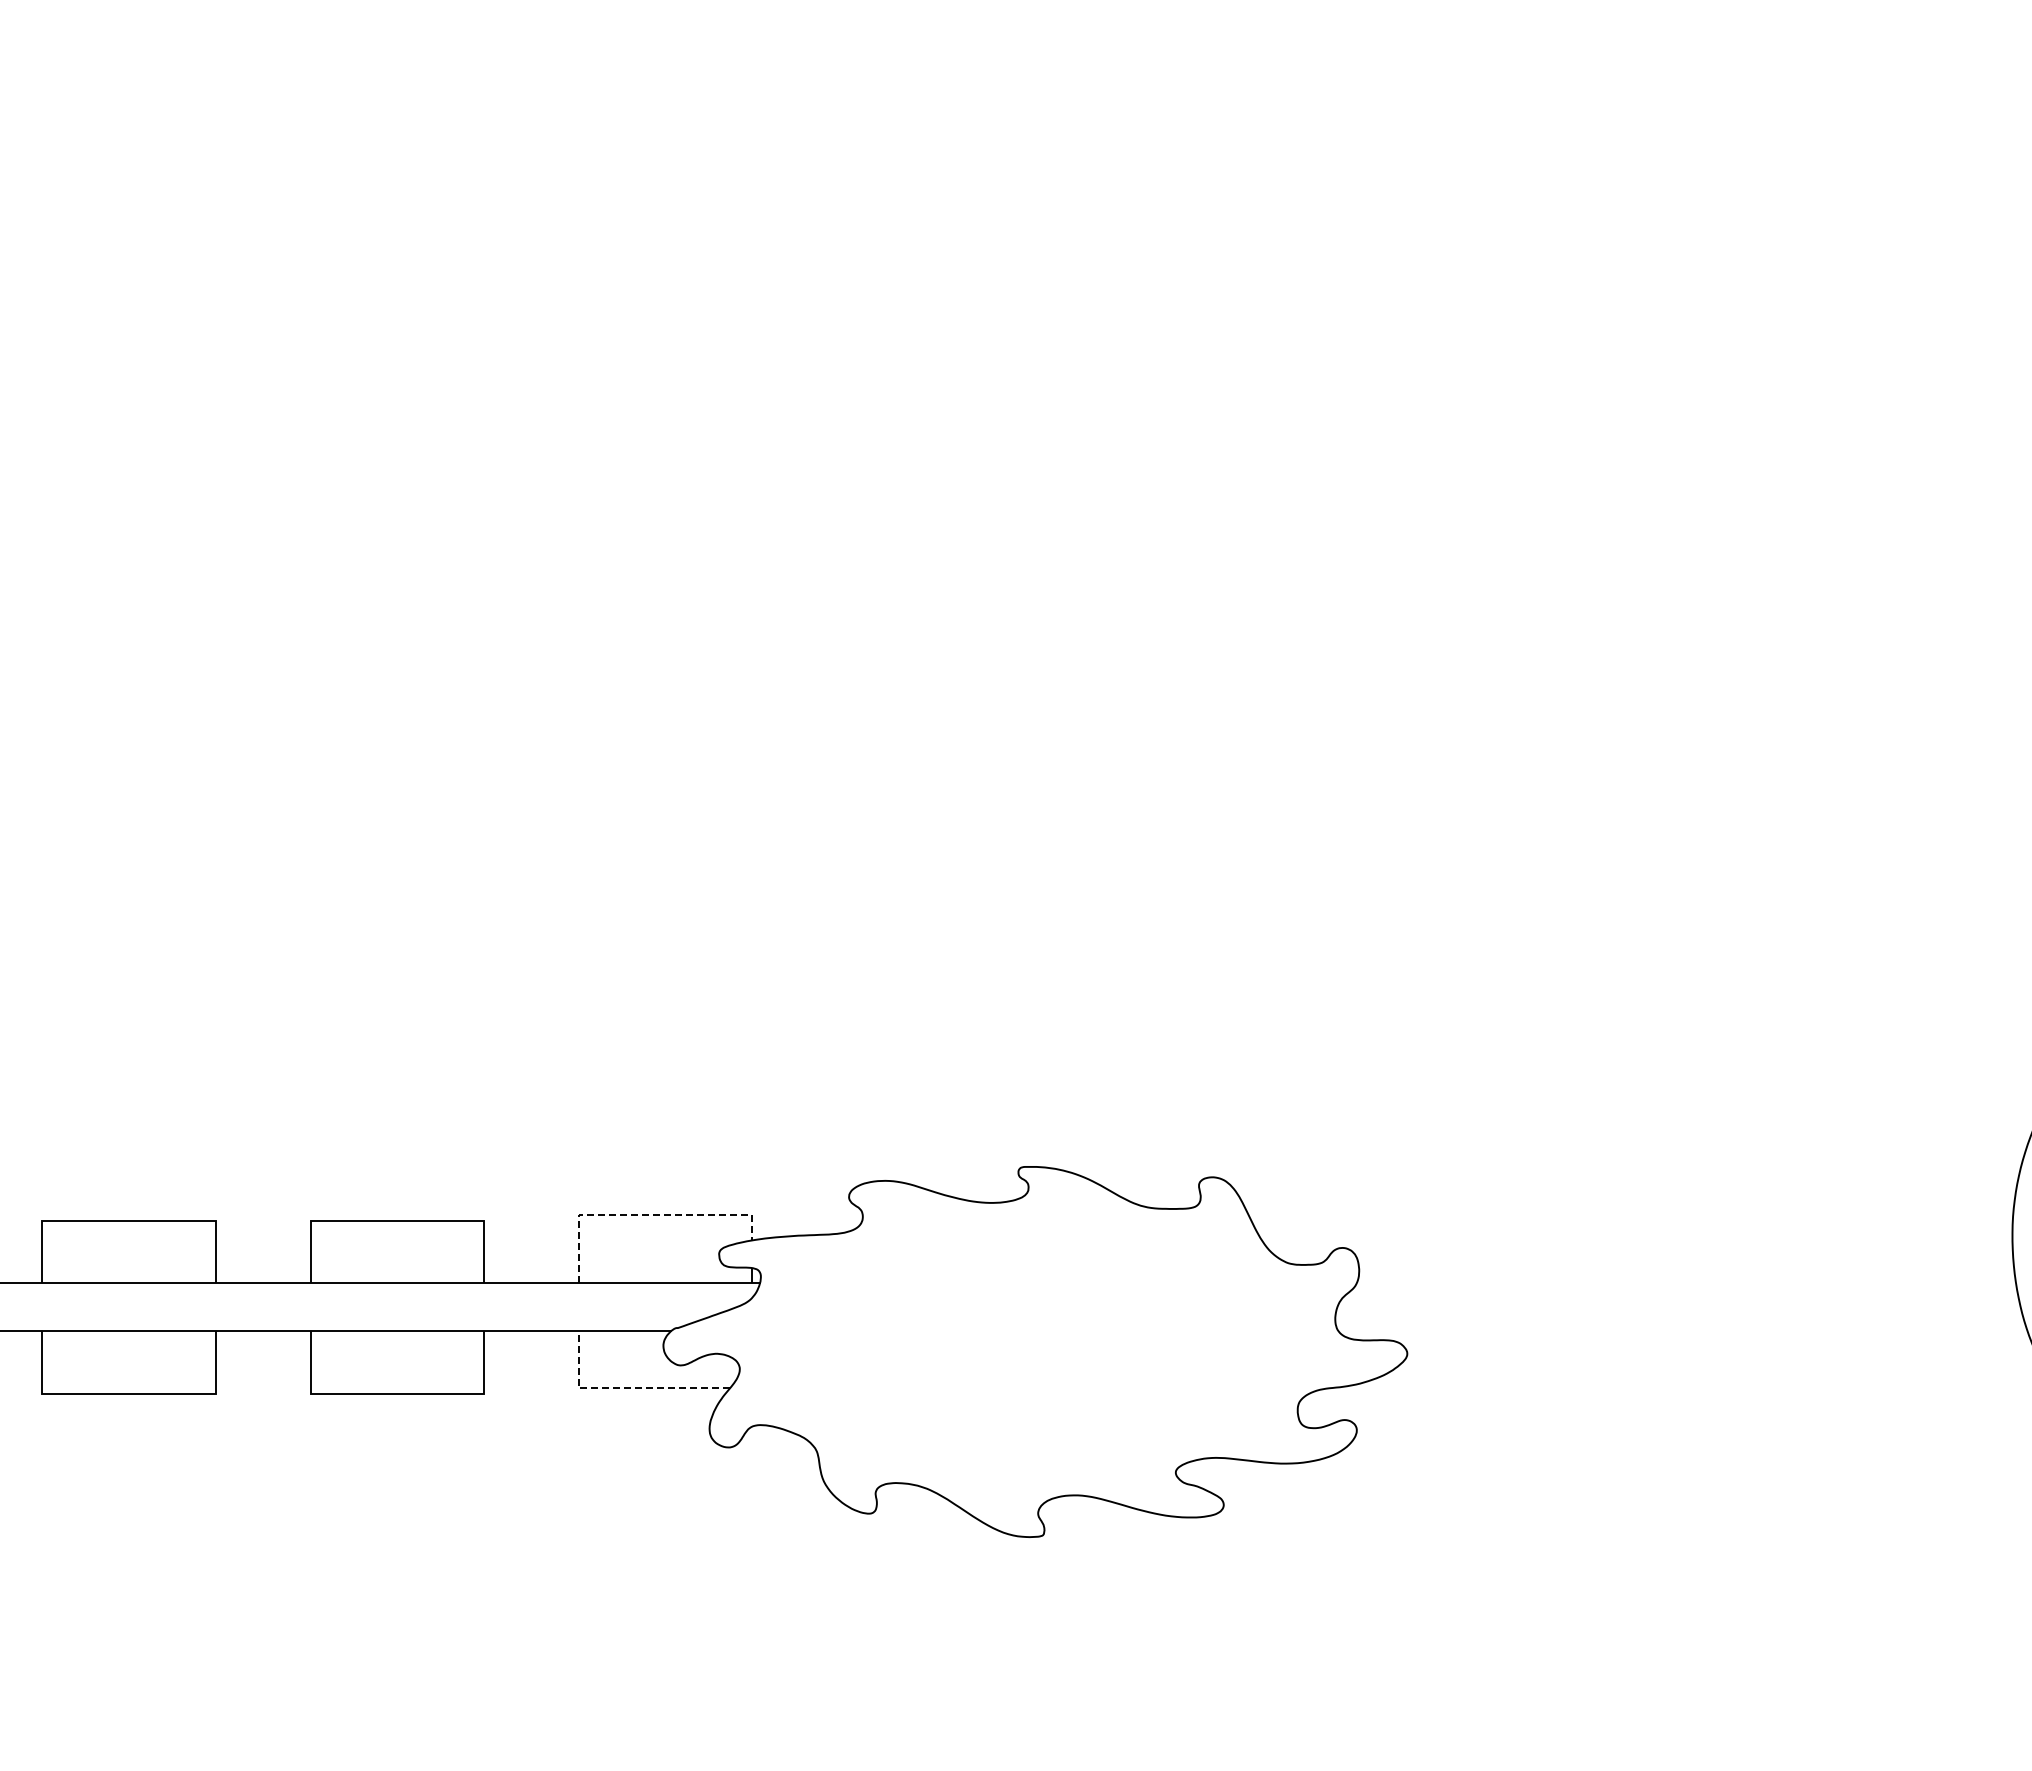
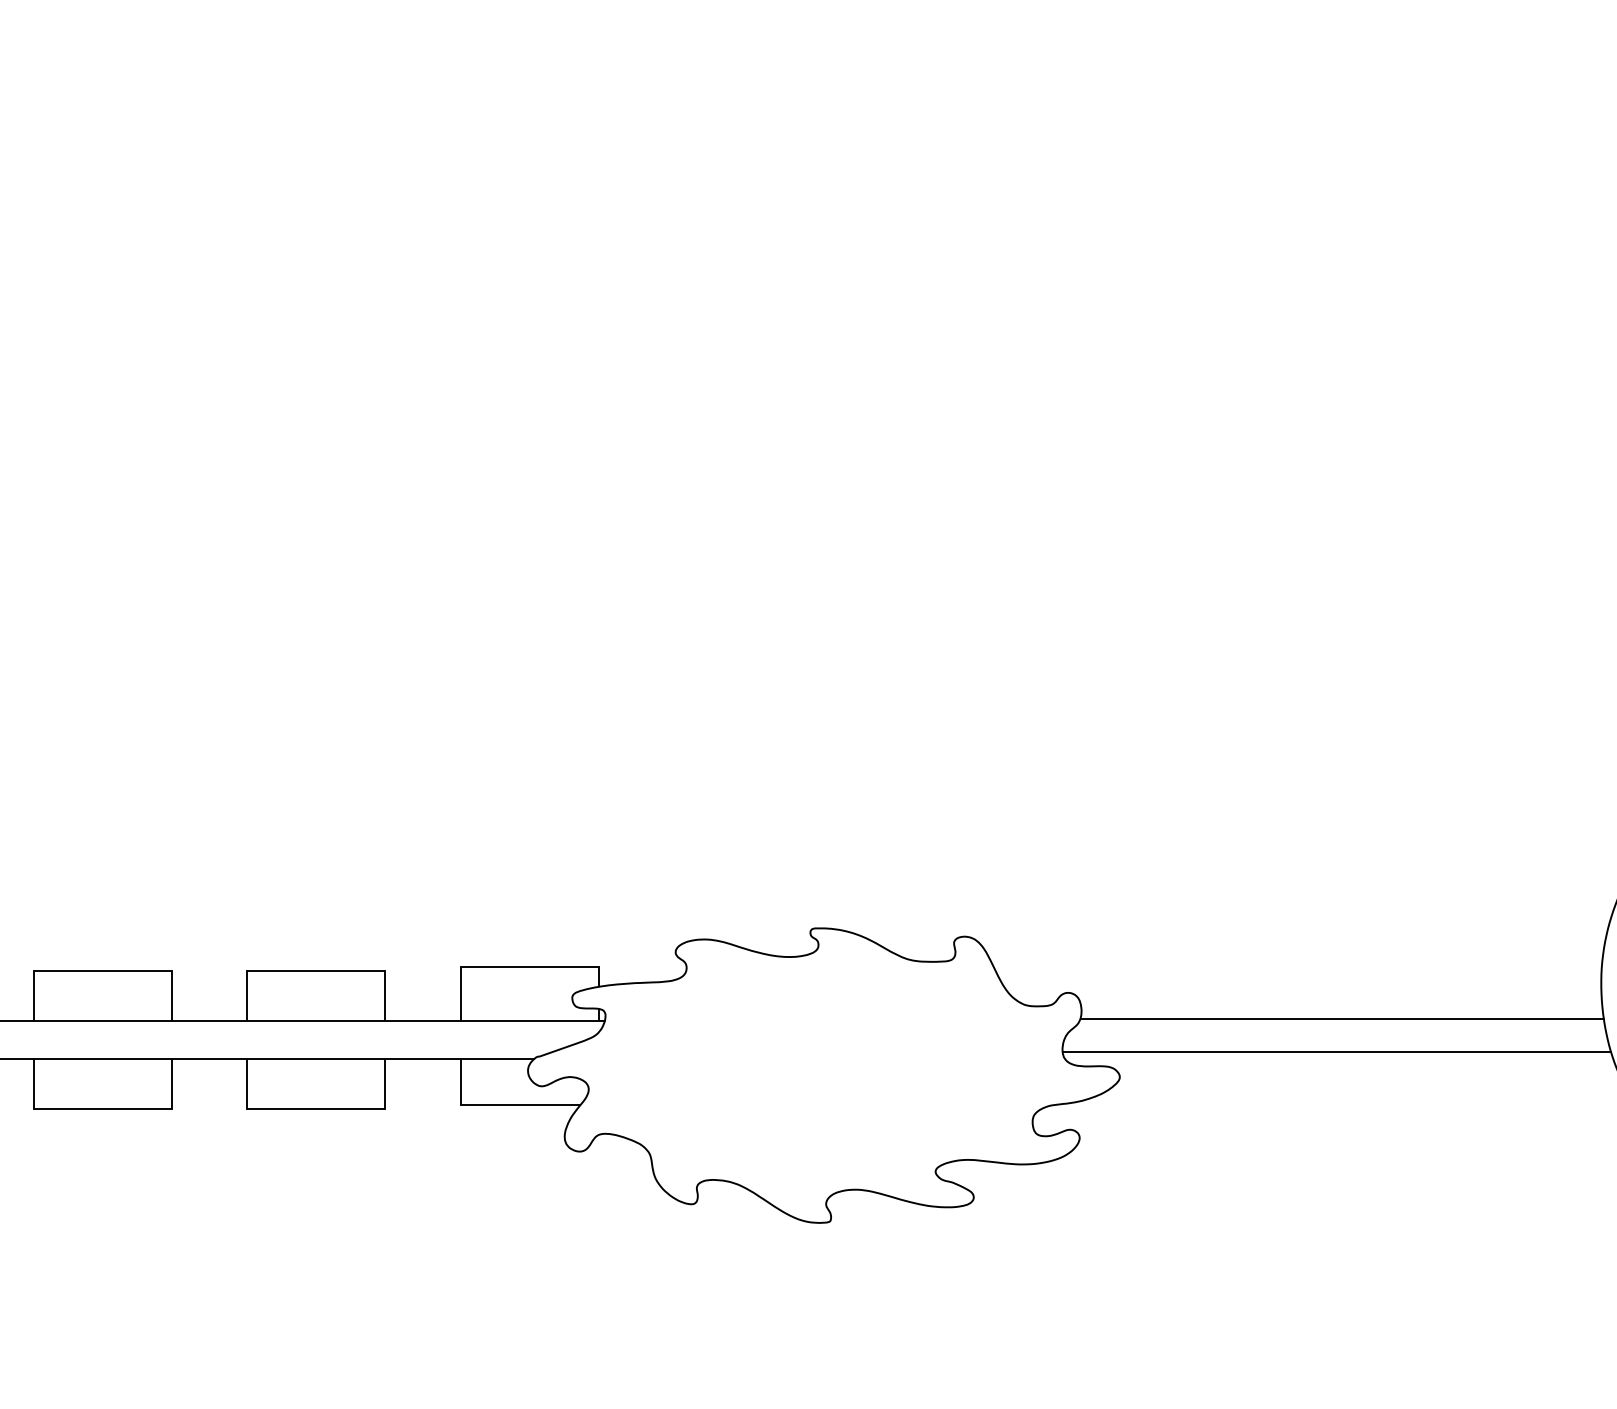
line: (644, 1215) -> (512, 967), dashed -> solid
line: (1686, 1280) -> (1341, 1018), added
line: (1679, 1322) -> (1336, 1052), added
line: (624, 1388) -> (497, 1104), dashed -> solid

